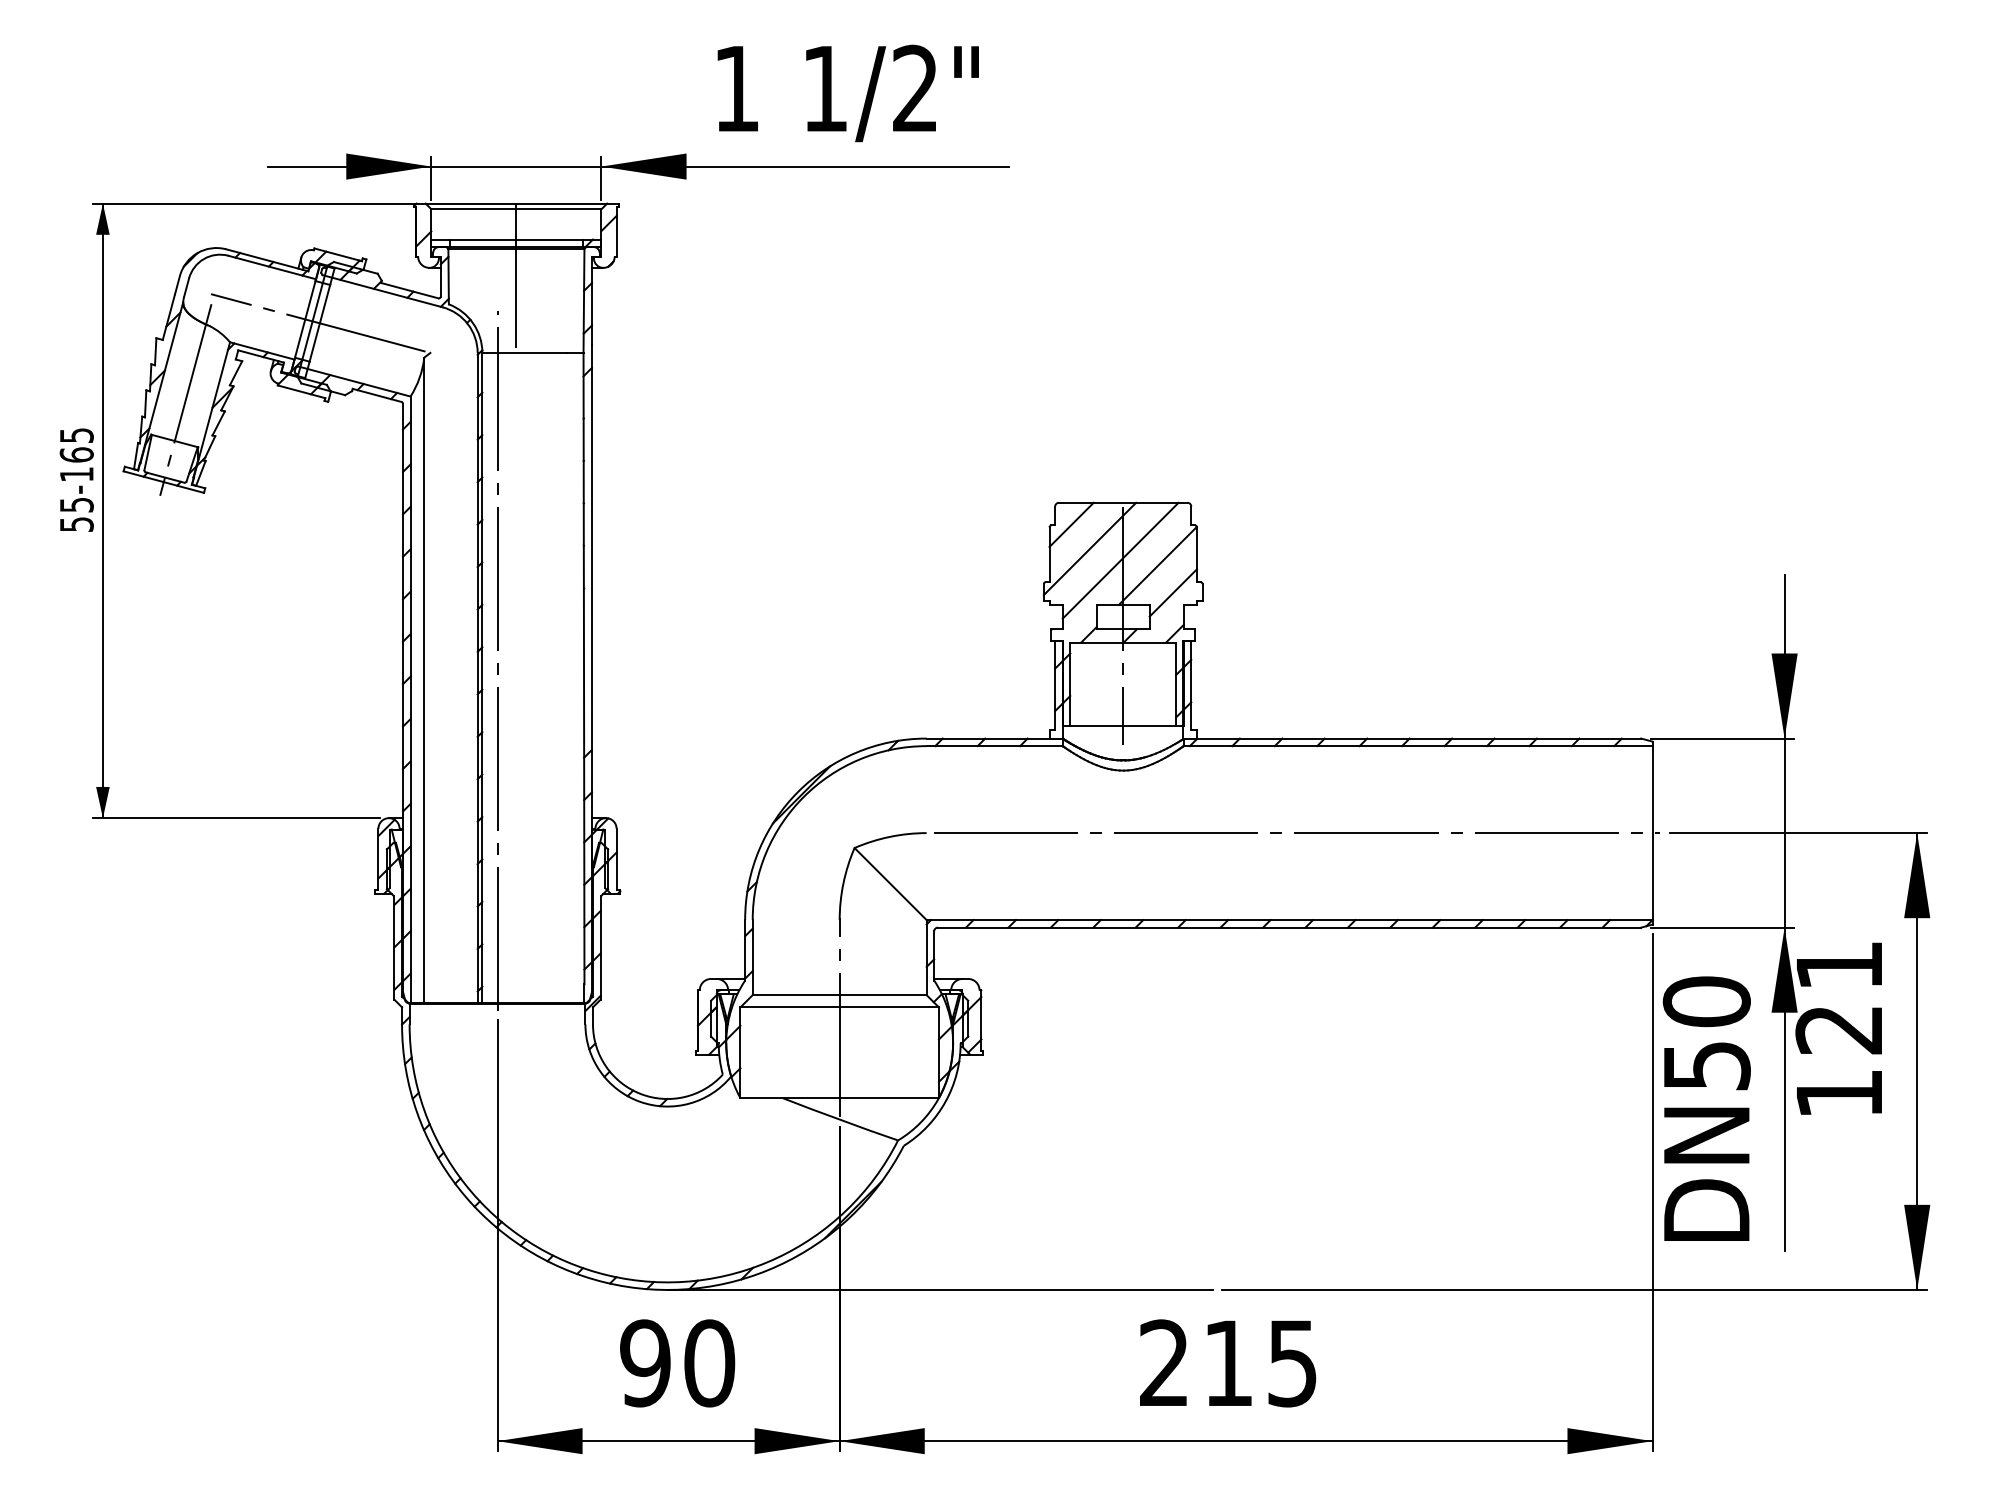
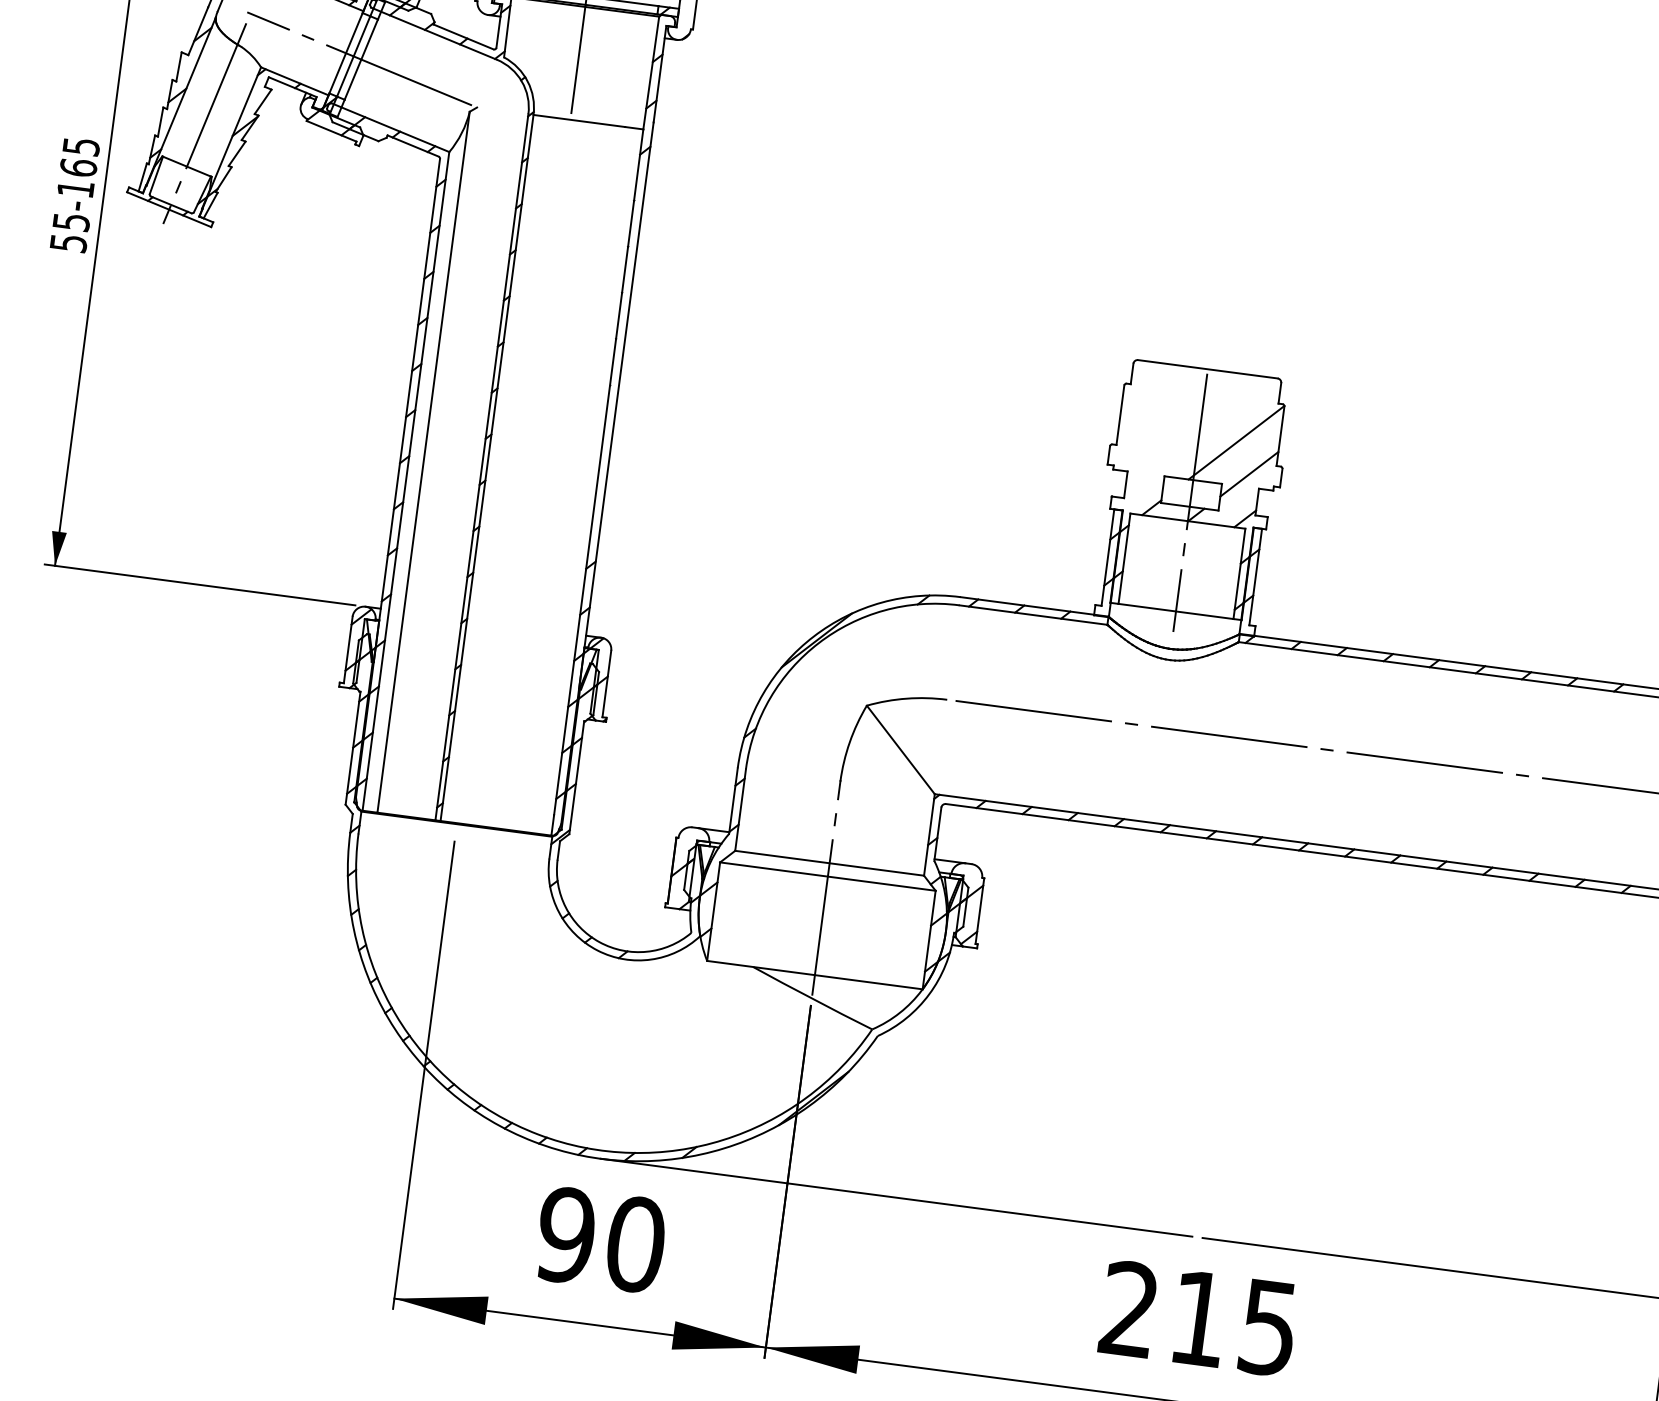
line: (1071, 524) -> (1148, 385), removed
line: (1089, 548) -> (1164, 414), removed
line: (1120, 560) -> (1196, 431), removed
line: (497, 660) -> (505, 451), removed

